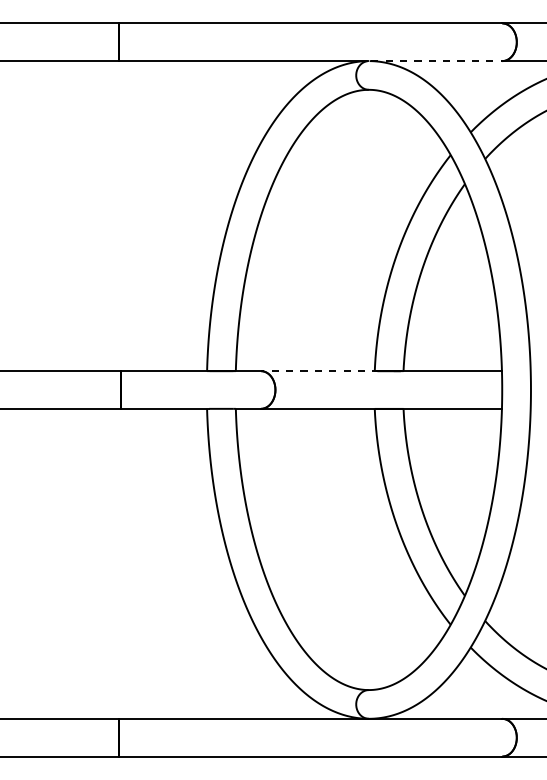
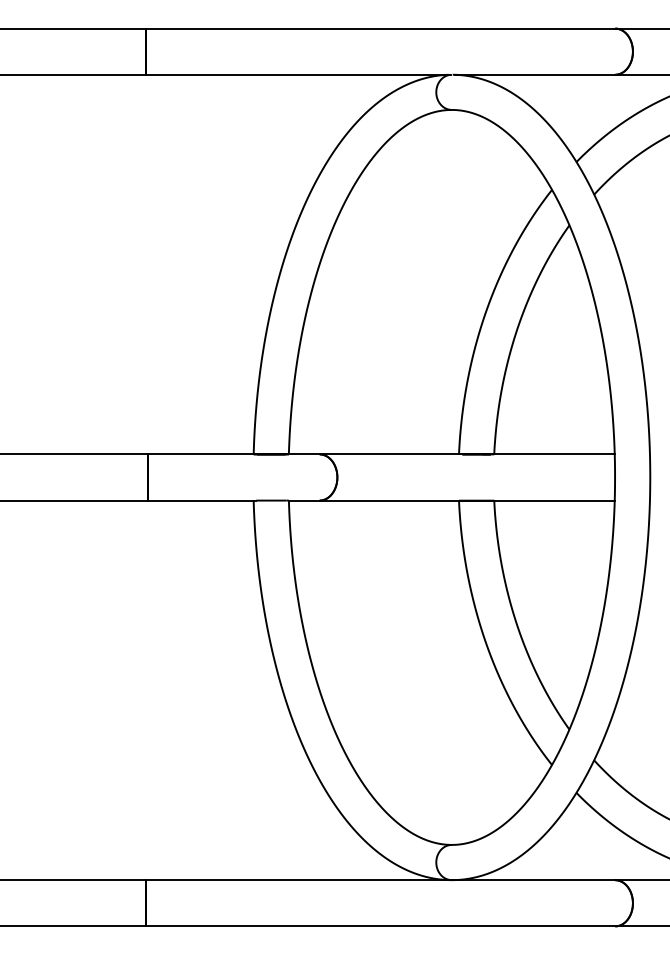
line: (436, 61) -> (534, 75), dashed -> solid
line: (319, 371) -> (391, 454), dashed -> solid

